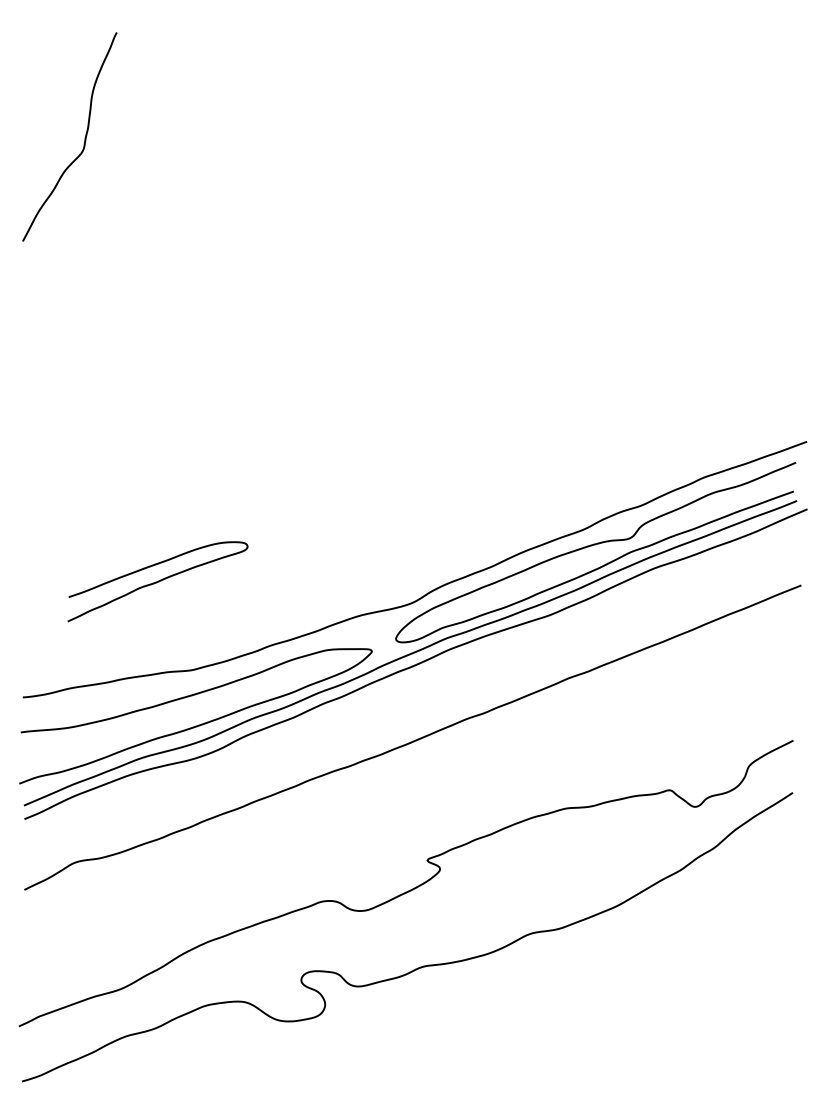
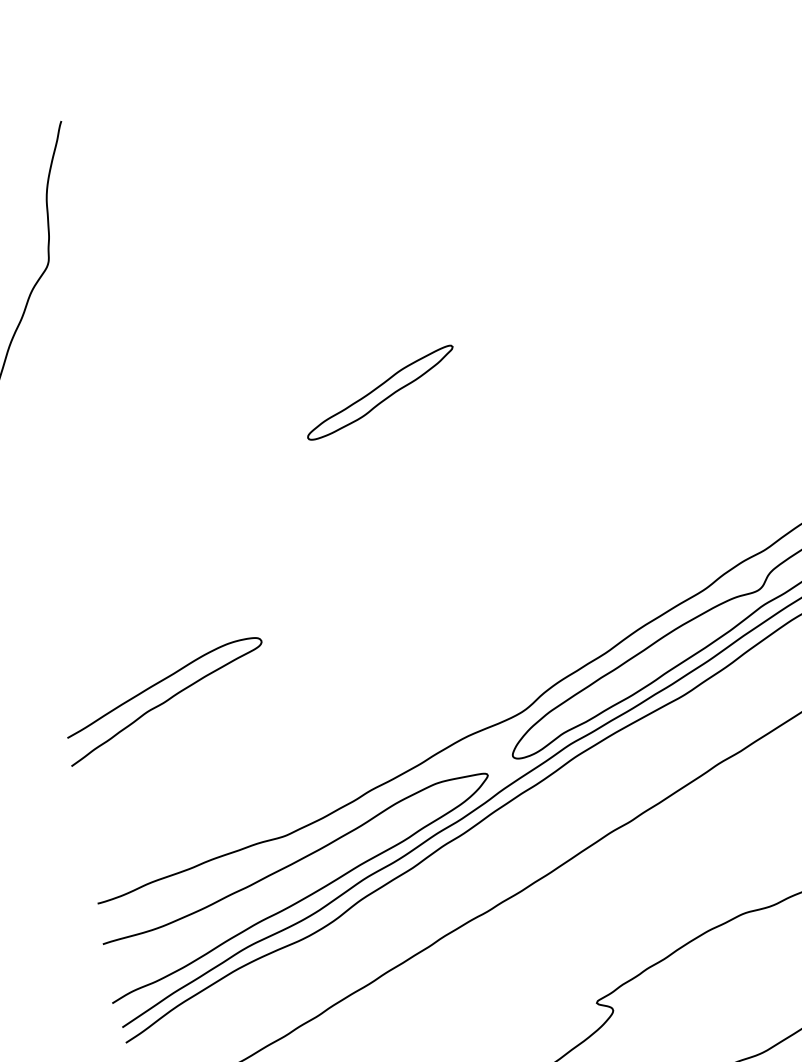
part: (342, 311) -> (380, 392), added
curve: (157, 581) -> (165, 700), moved

